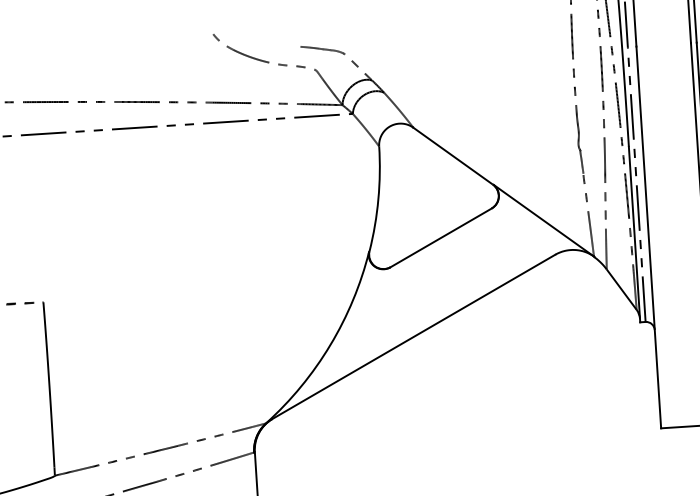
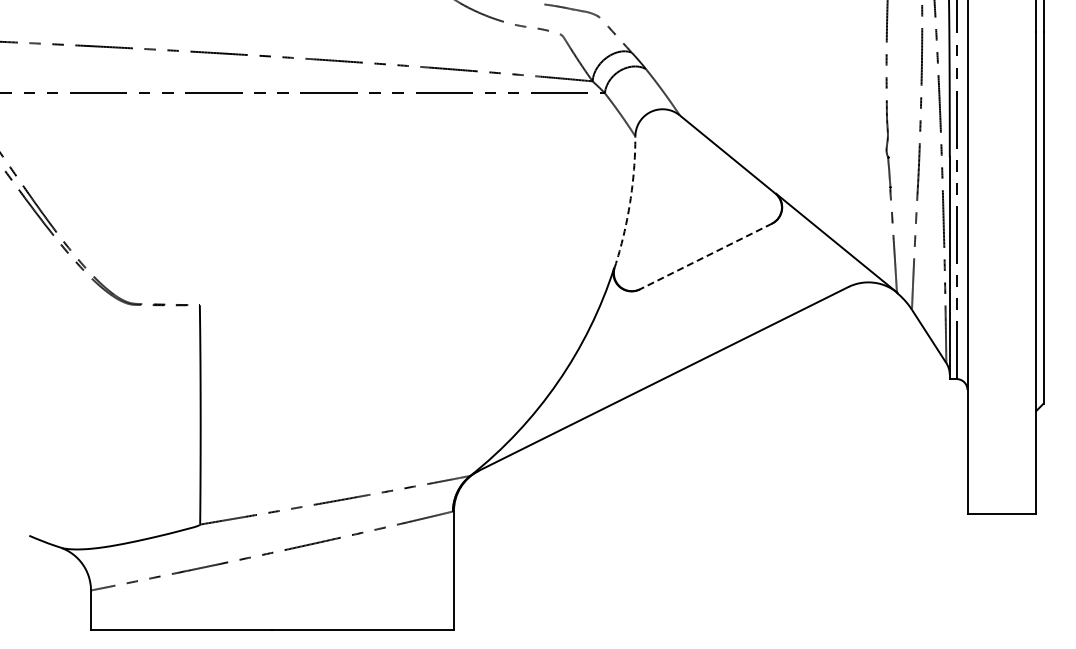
arc: (378, 199) -> (630, 202), solid -> dashed
line: (440, 237) -> (705, 256), solid -> dashed

